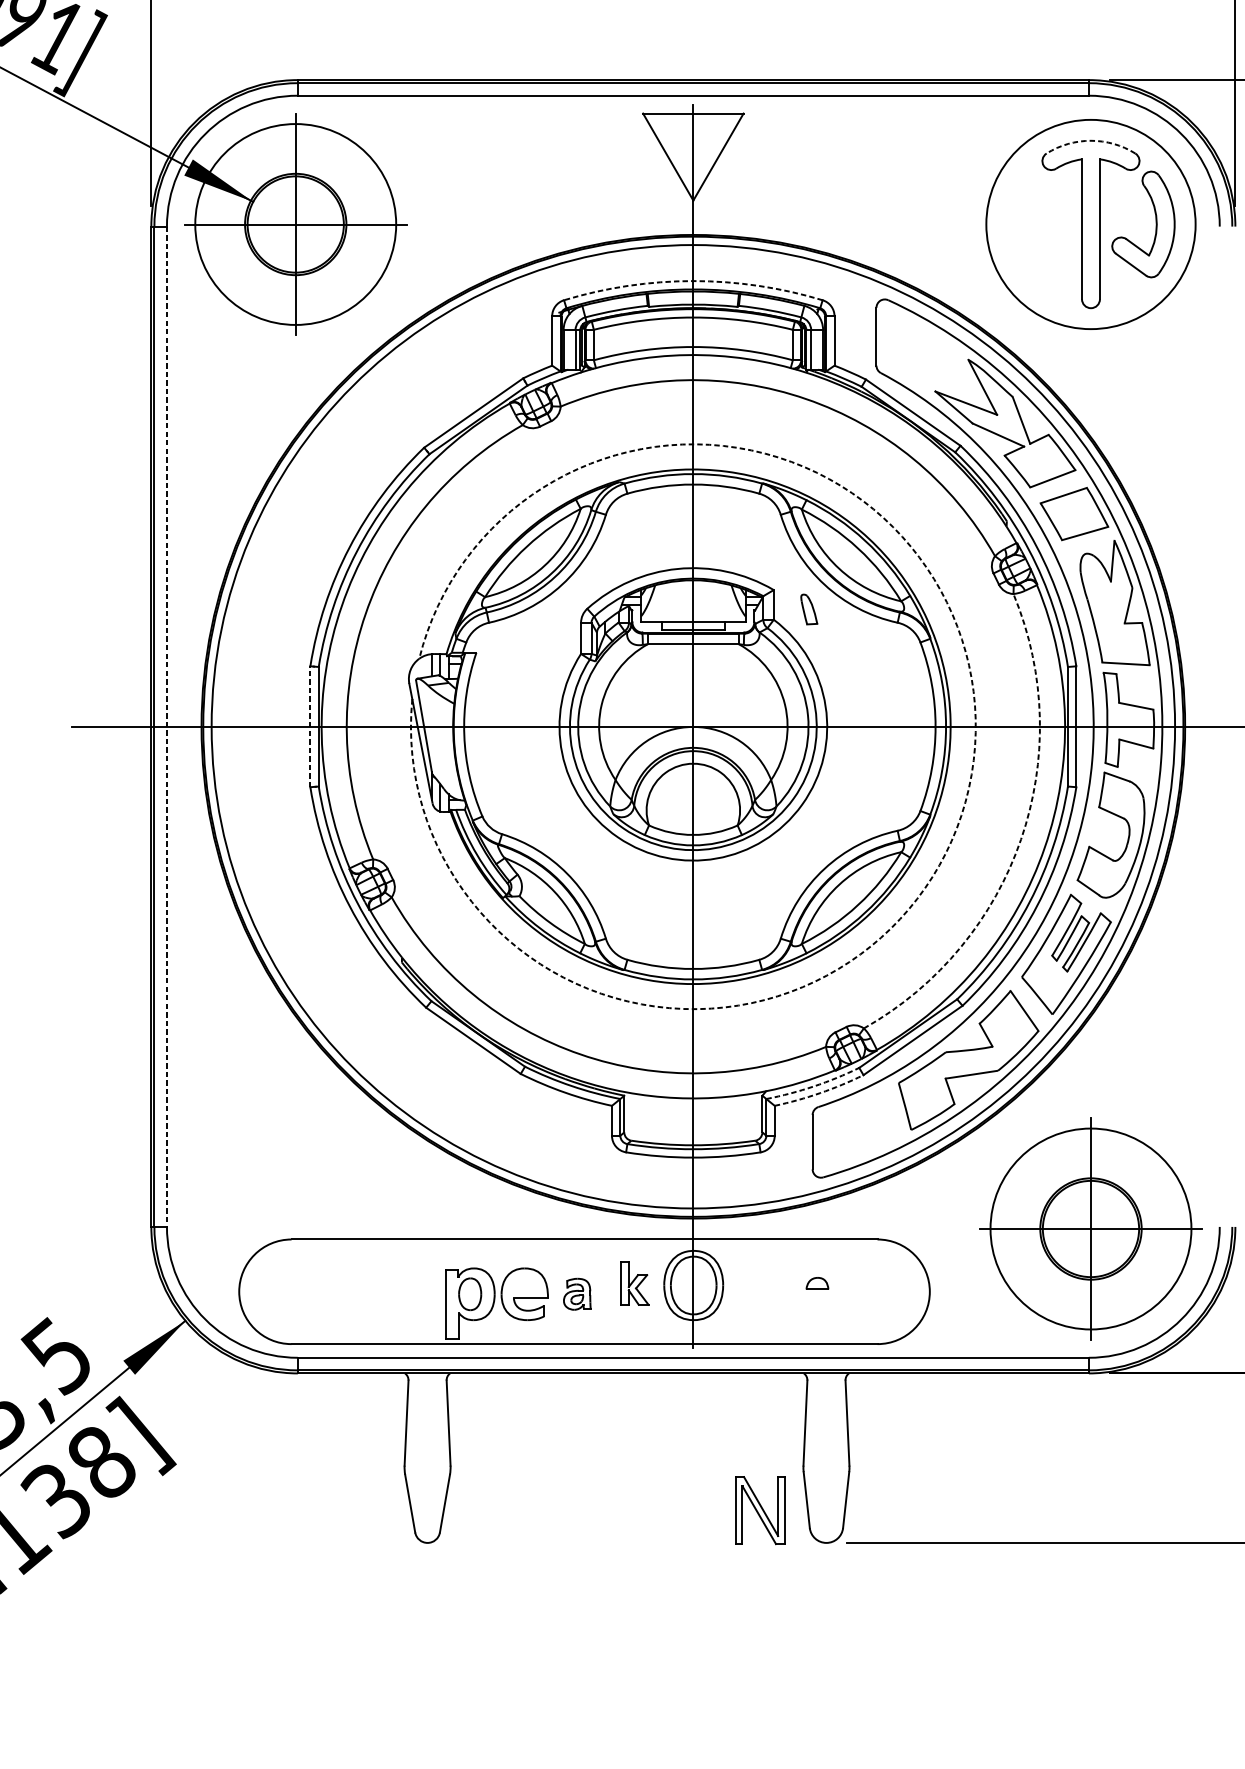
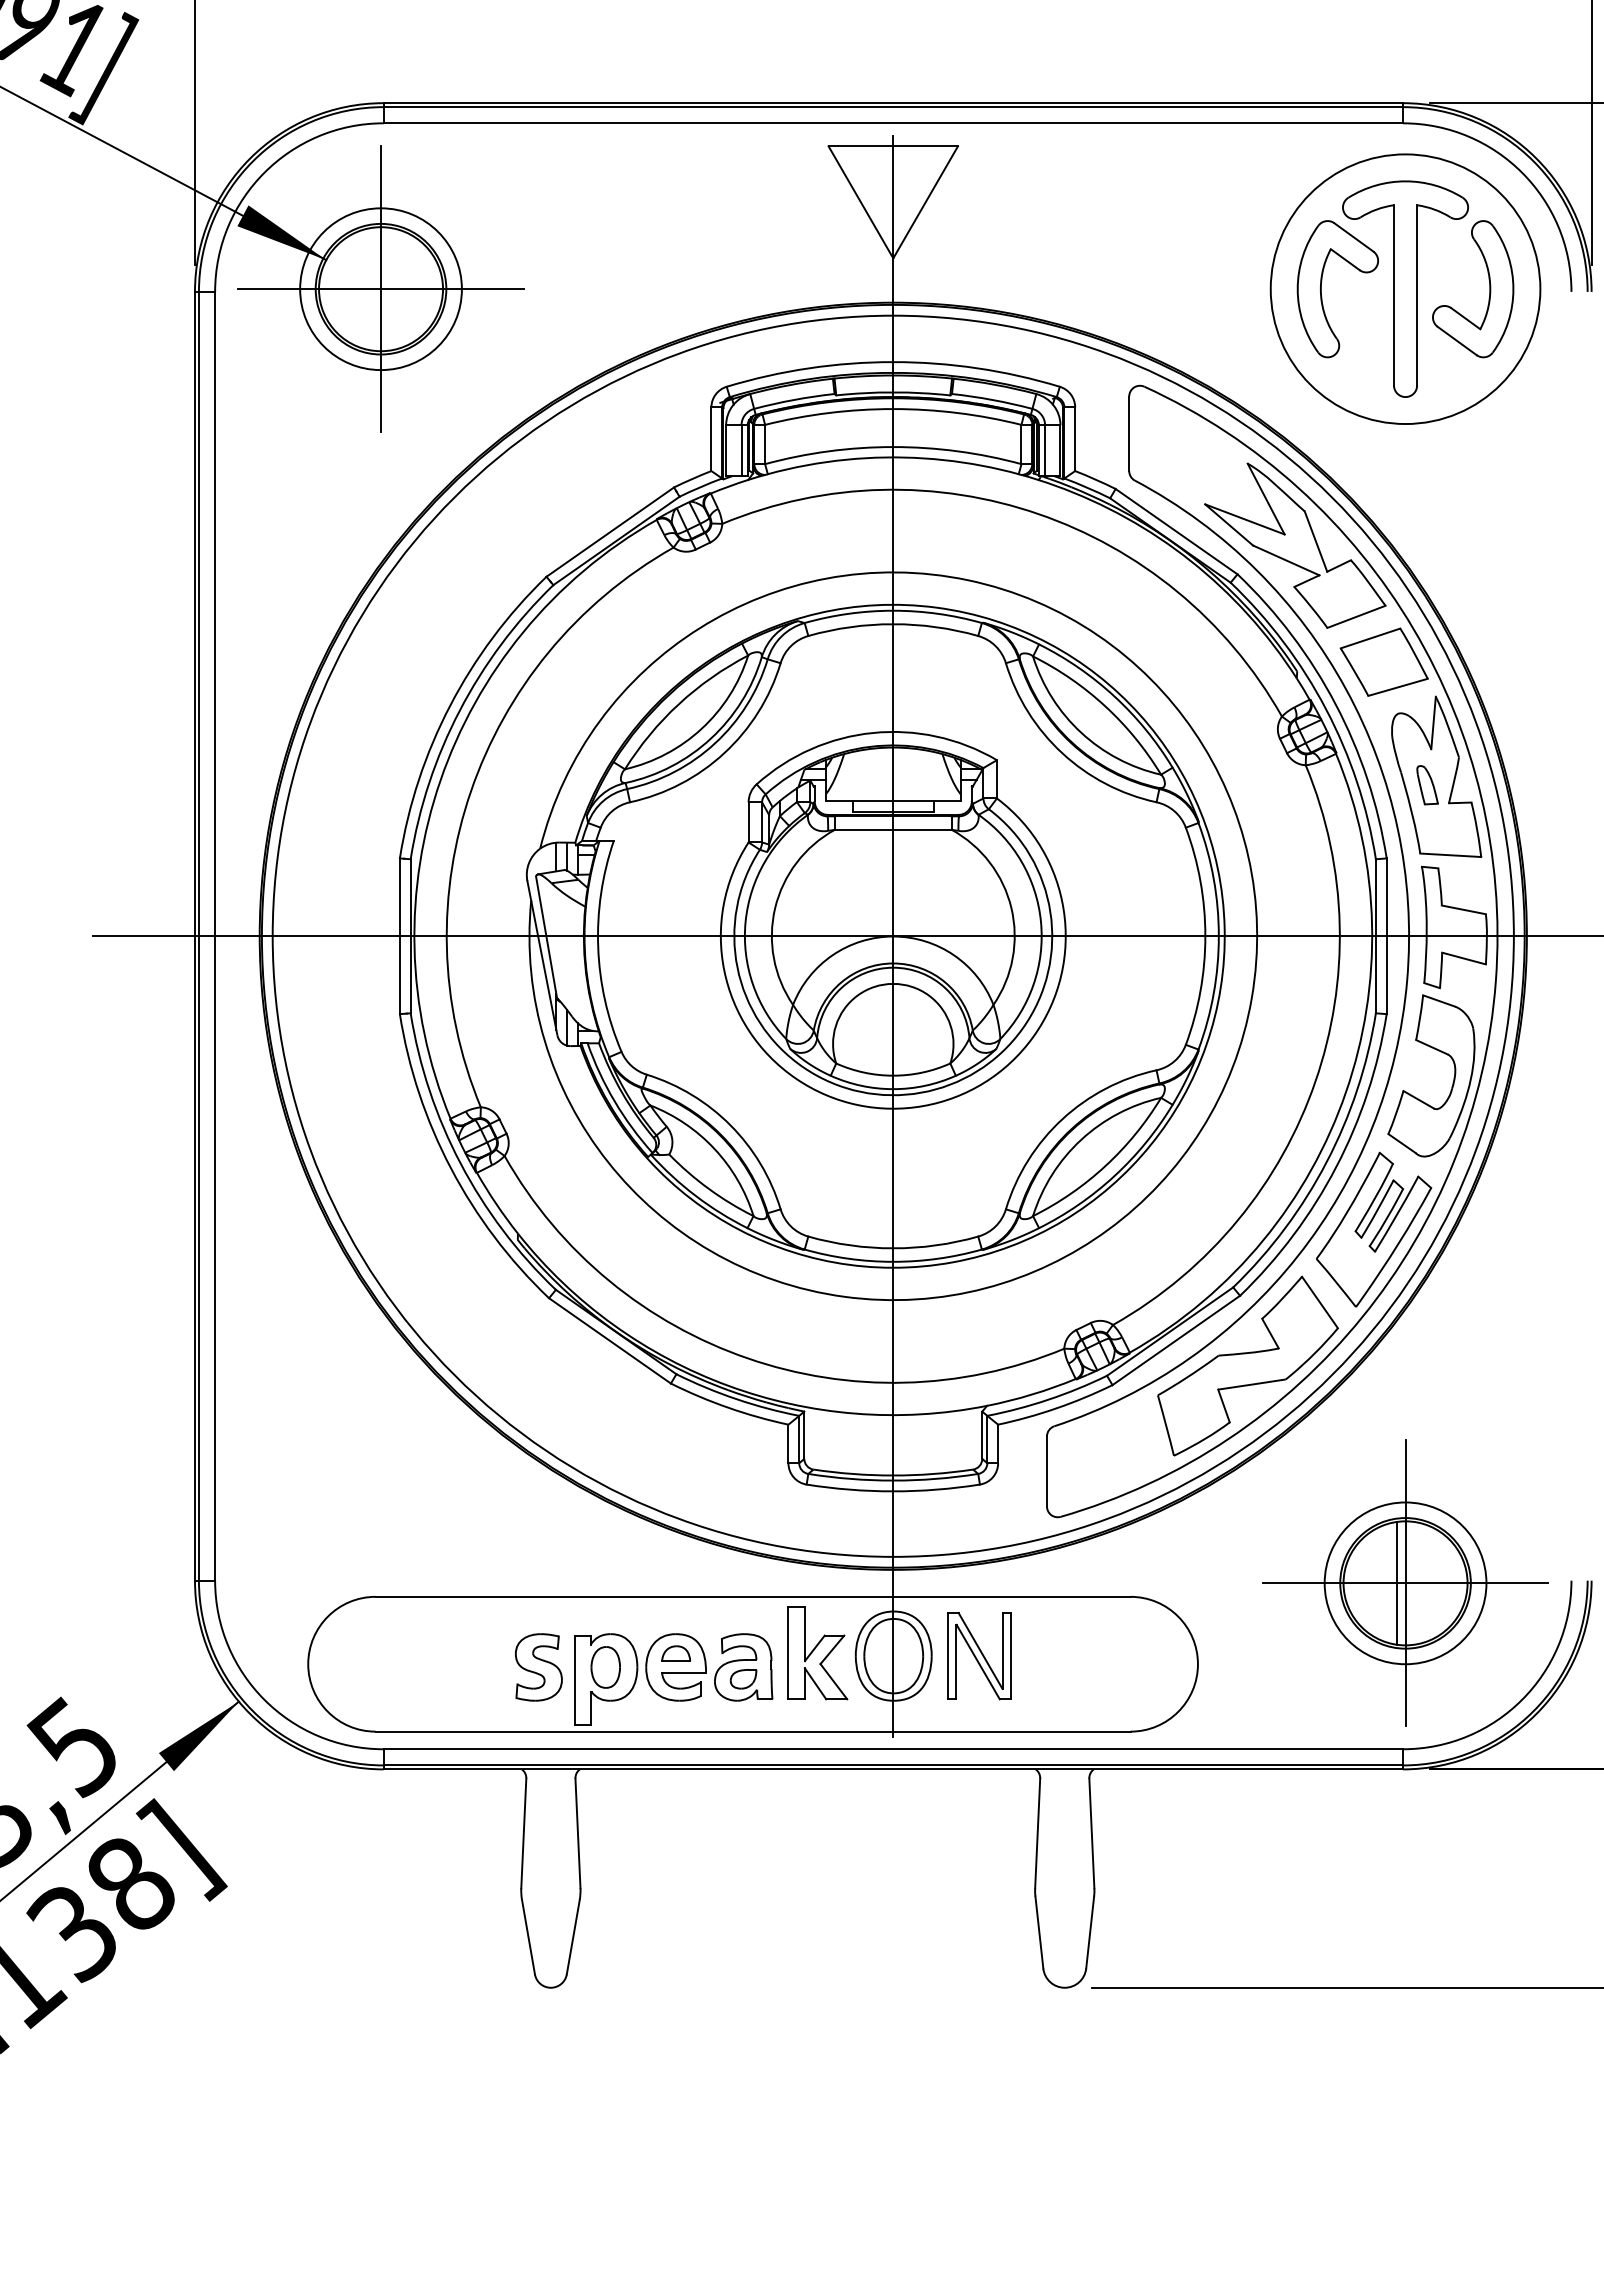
arc: (1090, 140) -> (1405, 181), dashed -> solid
circle: (295, 224) -> (380, 289), size x0.62
part: (1025, 224) -> (1321, 289), added
arc: (693, 281) -> (893, 362), dashed -> solid
part: (809, 609) -> (1427, 785), moved
line: (167, 726) -> (215, 936), dashed -> solid
line: (310, 726) -> (399, 936), dashed -> solid
arc: (971, 775) -> (1251, 998), dashed -> solid
arc: (1021, 839) -> (1315, 1081), dashed -> solid
arc: (813, 1086) -> (1048, 1399), dashed -> solid
arc: (820, 1093) -> (1056, 1408), dashed -> solid
line: (1084, 1228) -> (1397, 1582), added
circle: (1090, 1229) -> (1405, 1583), size x0.62
part: (634, 1283) -> (817, 1653), size x1.67
part: (817, 1283) -> (676, 1653), moved
part: (417, 1294) -> (538, 1667), added
part: (577, 1294) -> (743, 1667), size x1.67
part: (760, 1510) -> (979, 1656), moved

